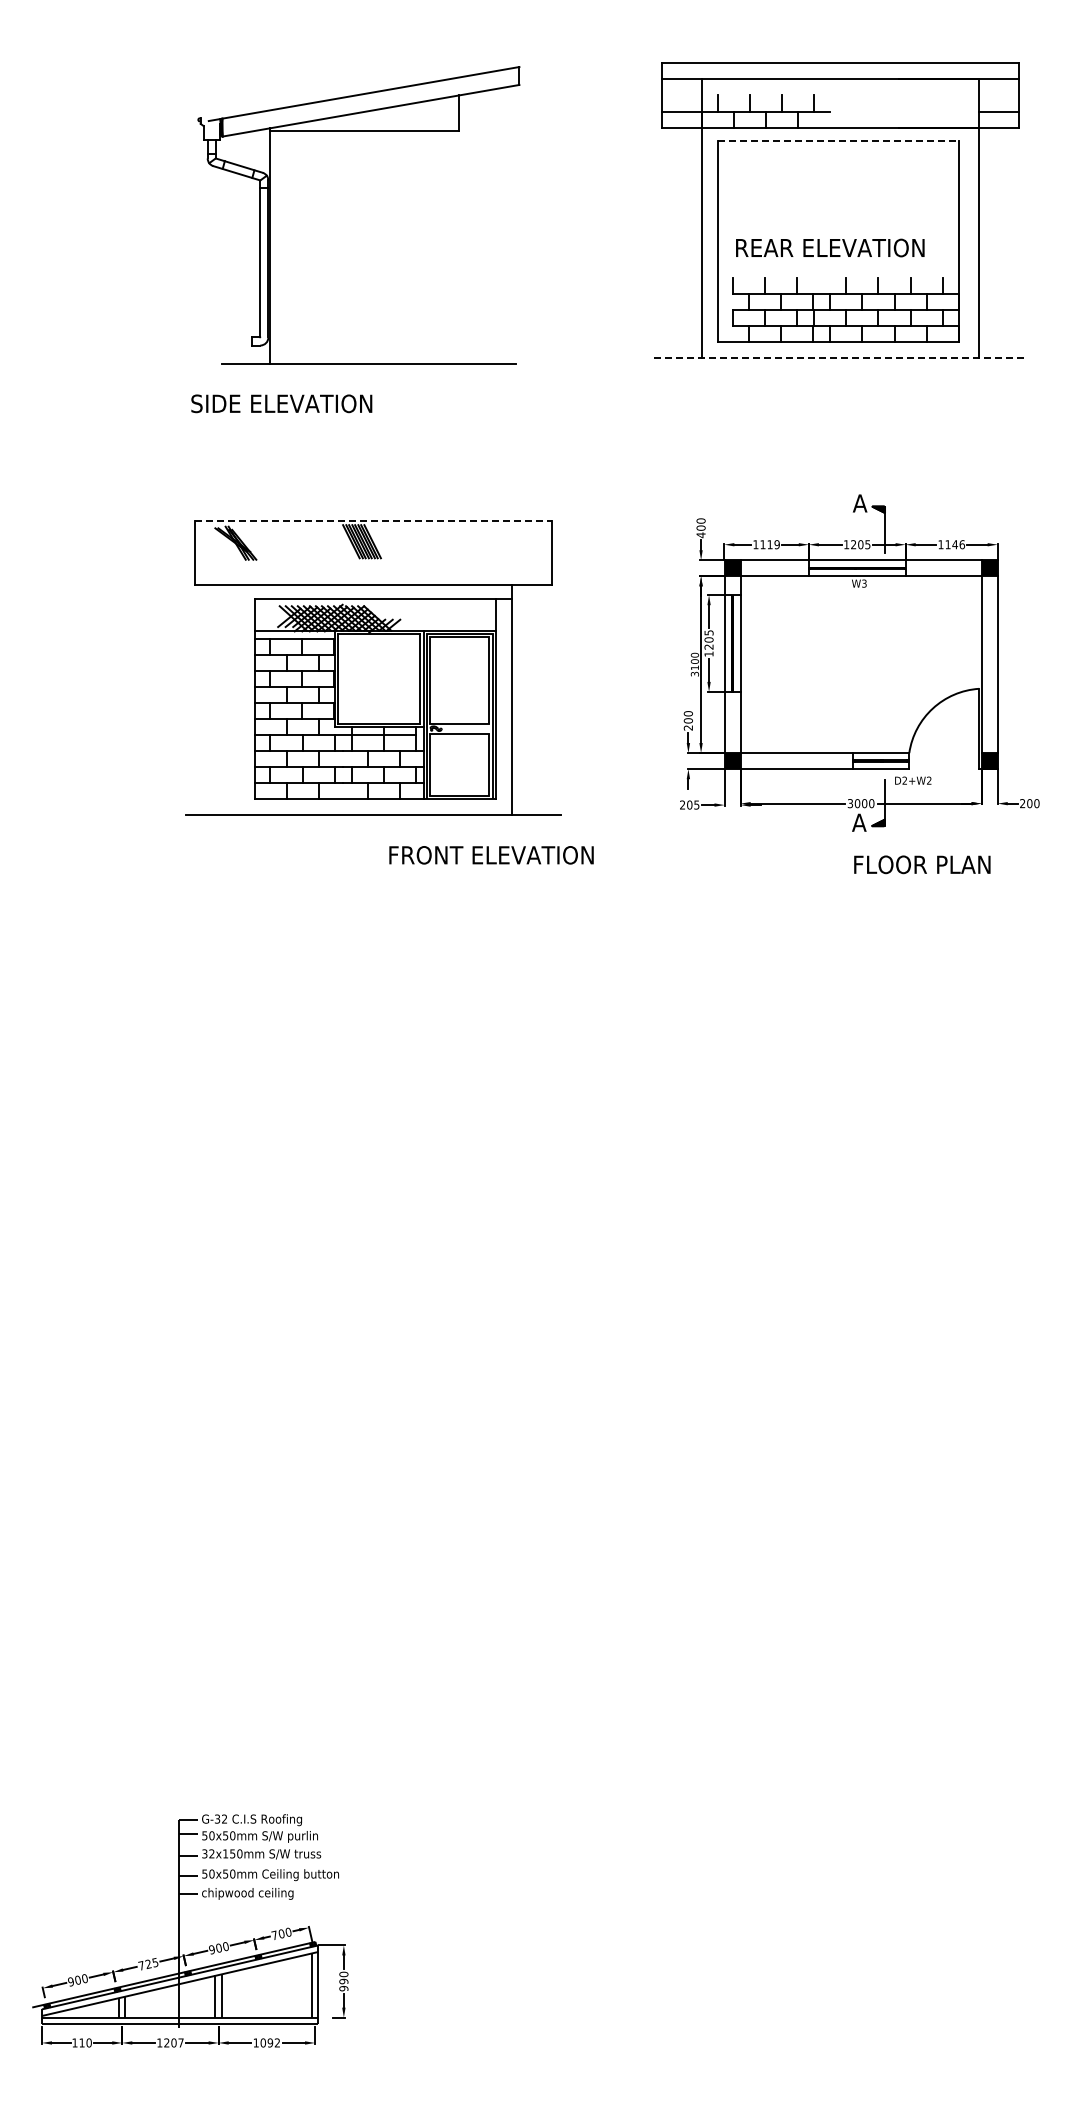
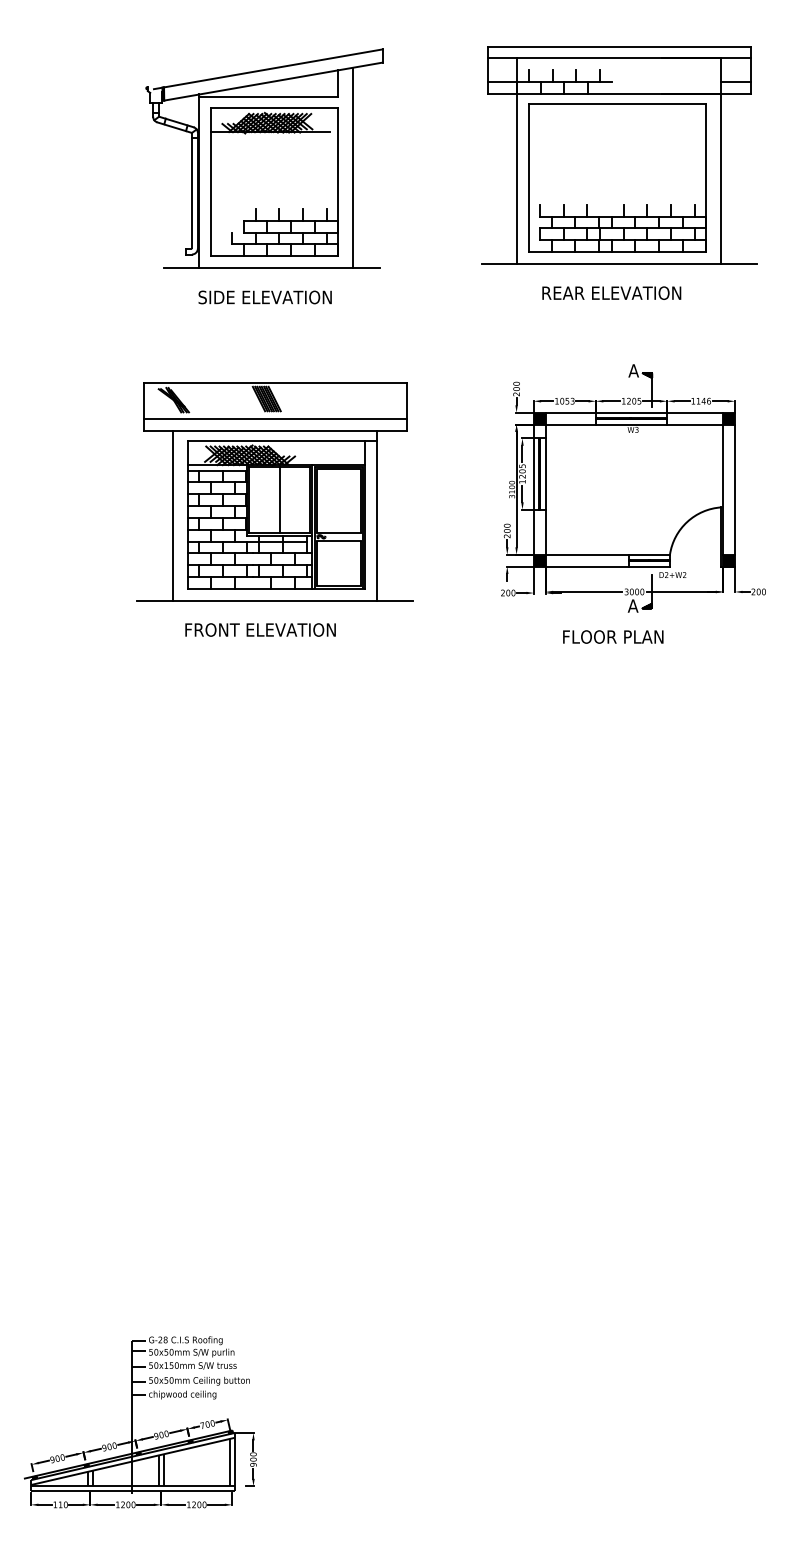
line: (838, 141) -> (617, 104), dashed -> solid
line: (479, 227) -> (353, 167), added
part: (372, 247) -> (274, 182), added
text: (830, 247) -> (611, 292), moved
line: (840, 358) -> (619, 264), dashed -> solid
text: (281, 403) -> (264, 297), moved
line: (373, 520) -> (275, 383), dashed -> solid
text: (700, 535) -> (516, 394), 400 -> 200
text: (769, 544) -> (566, 401), 1119 -> 1053
line: (373, 568) -> (275, 418), added
line: (379, 678) -> (279, 499), added
line: (234, 699) -> (172, 515), added
text: (696, 804) -> (513, 592), 205 -> 200
text: (491, 855) -> (260, 630), moved
text: (922, 864) -> (613, 636), moved
text: (221, 1818) -> (163, 1339), G-32 -> G-28
text: (208, 1853) -> (153, 1365), 32x150mm -> 50x150mm
text: (148, 1964) -> (109, 1447), 725 -> 900
text: (344, 1981) -> (253, 1459), 990 -> 900
text: (180, 2042) -> (133, 1504), 1207 -> 1200
text: (270, 2042) -> (199, 1504), 1092 -> 1200

